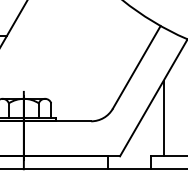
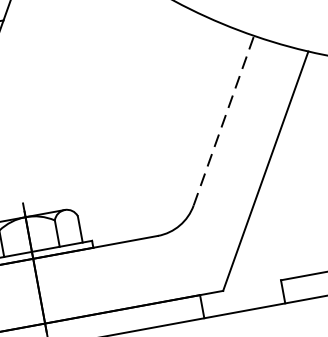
line: (136, 67) -> (223, 120), solid -> dashed
line: (163, 118) -> (290, 206), removed

